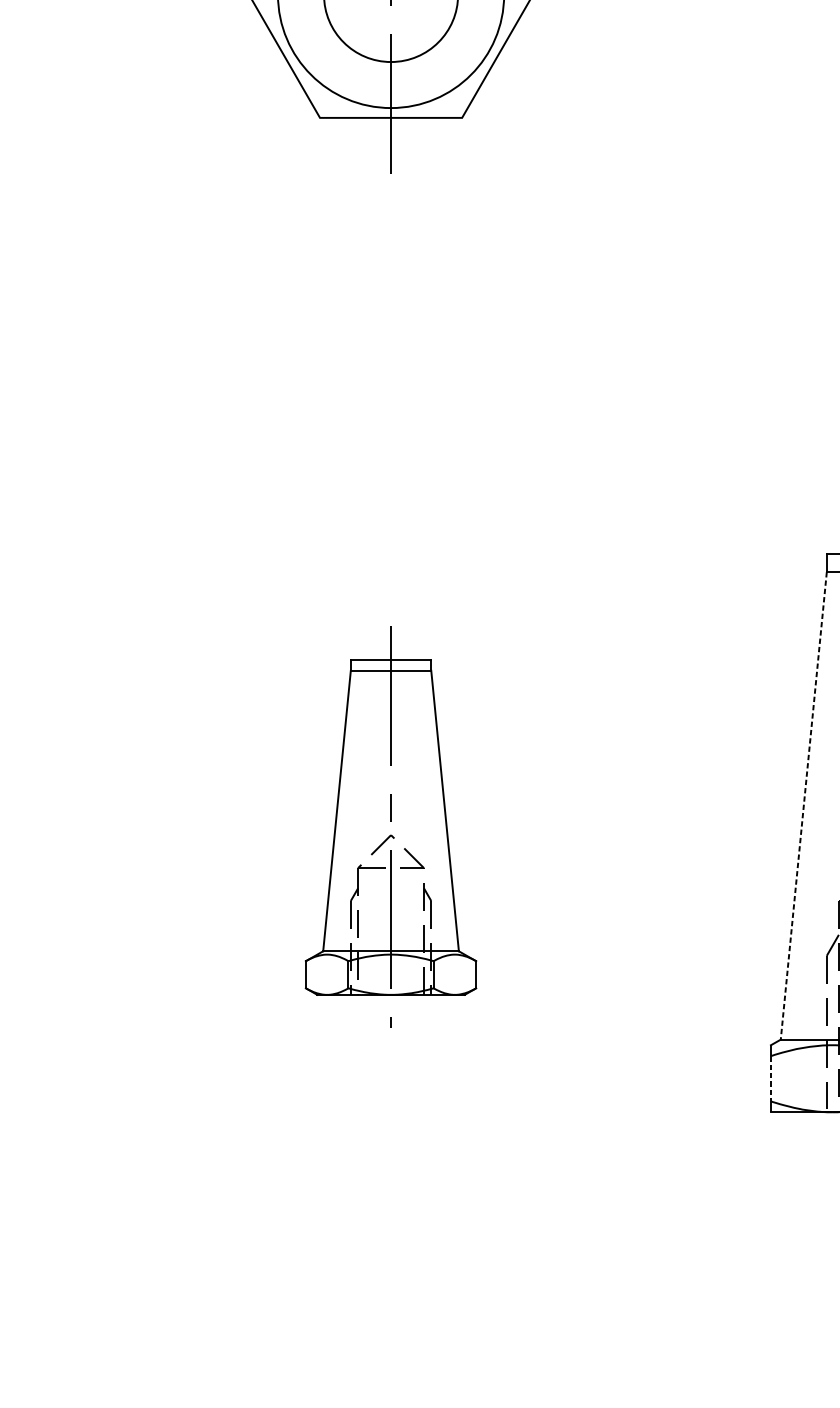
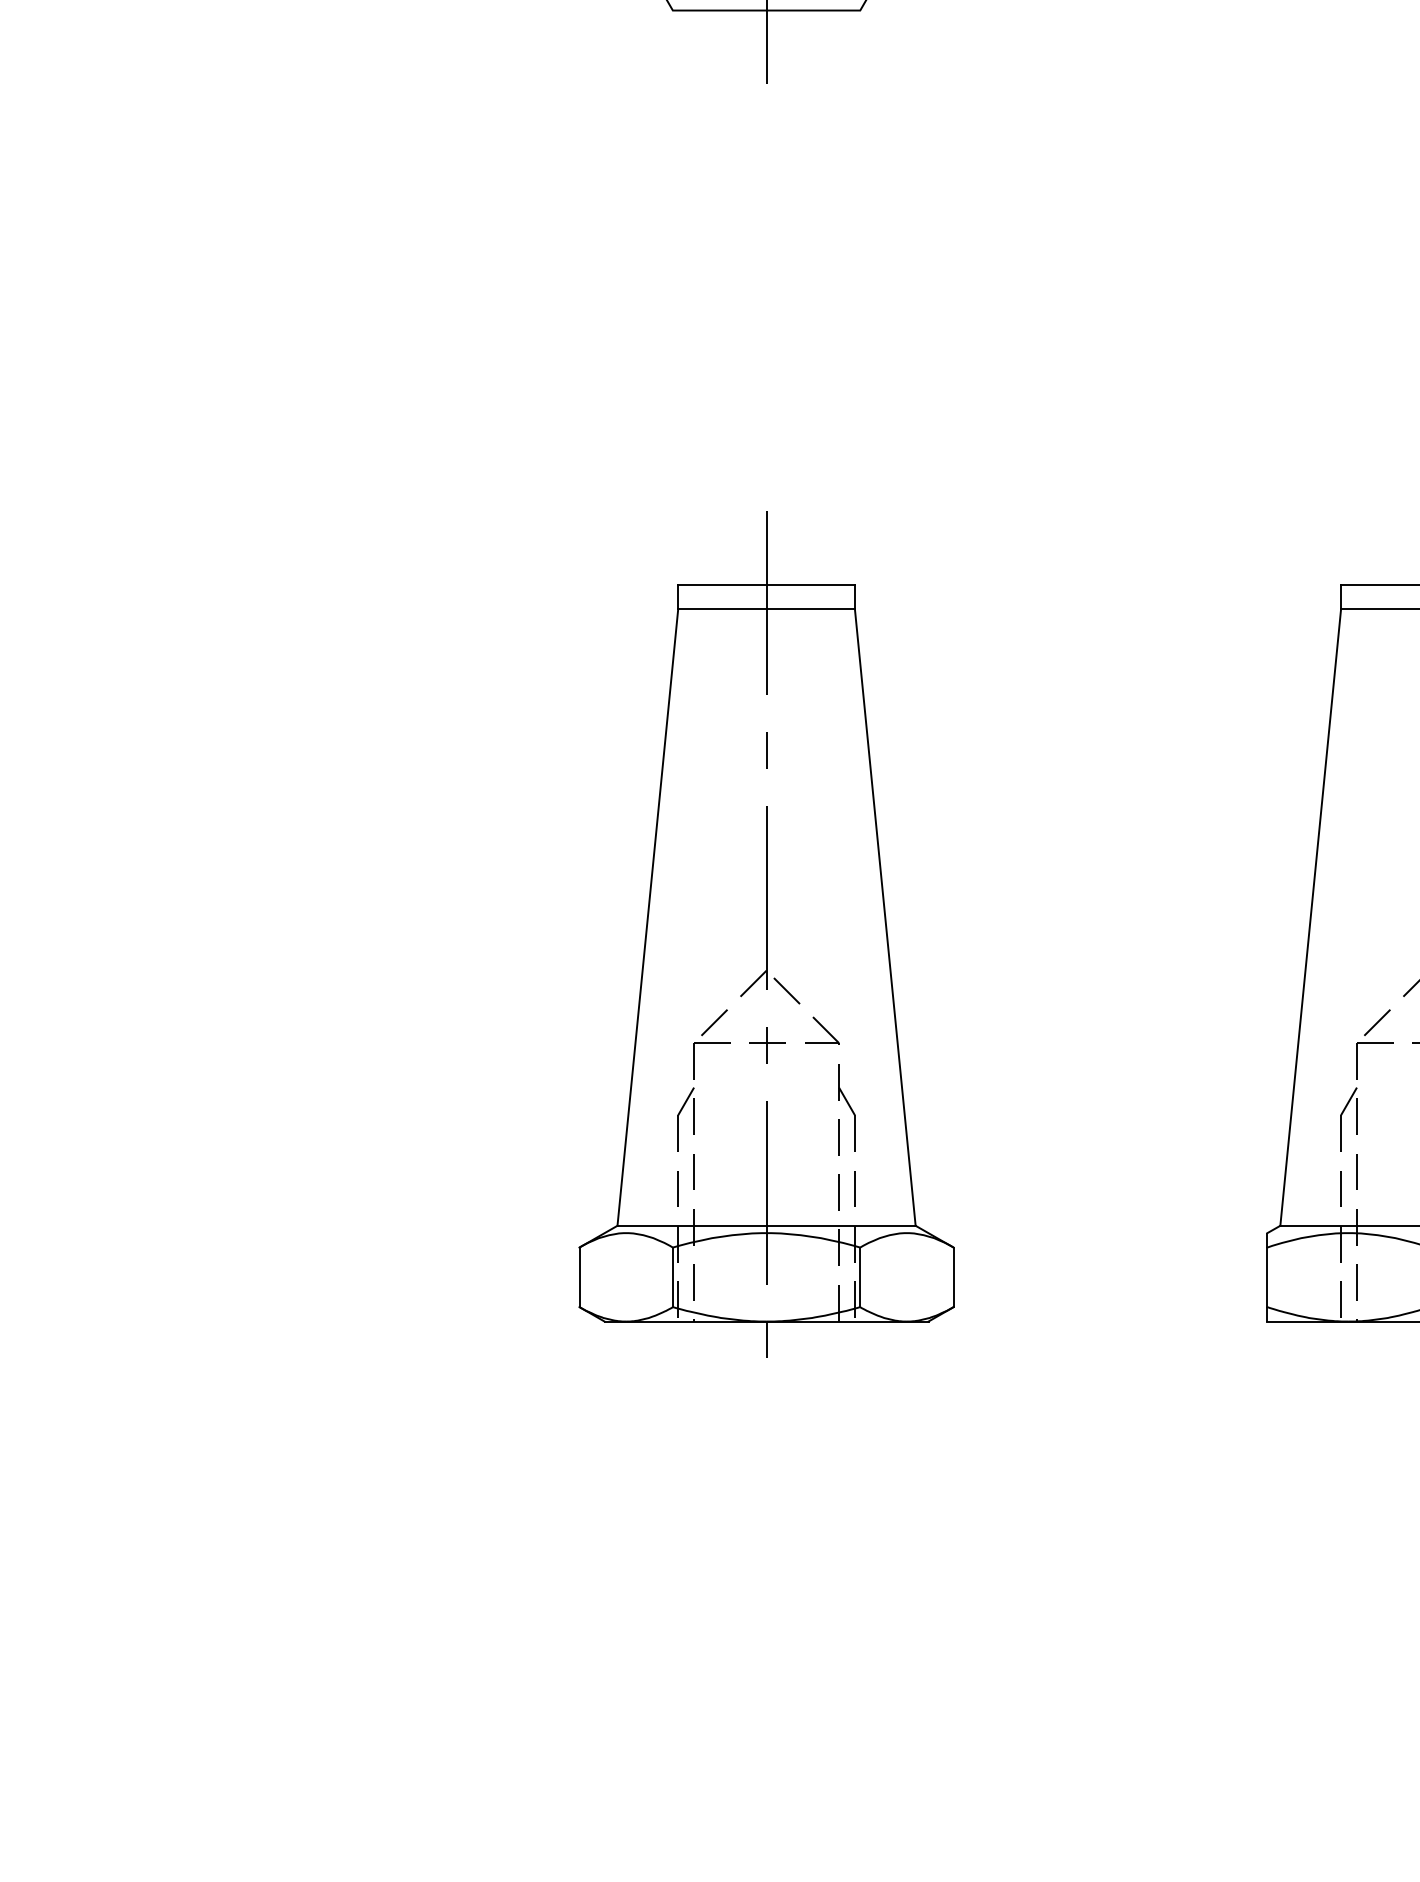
line: (803, 805) -> (1310, 917), dashed -> solid
part: (391, 818) -> (766, 934), size x1.67
line: (771, 1078) -> (1267, 1277), dashed -> solid

